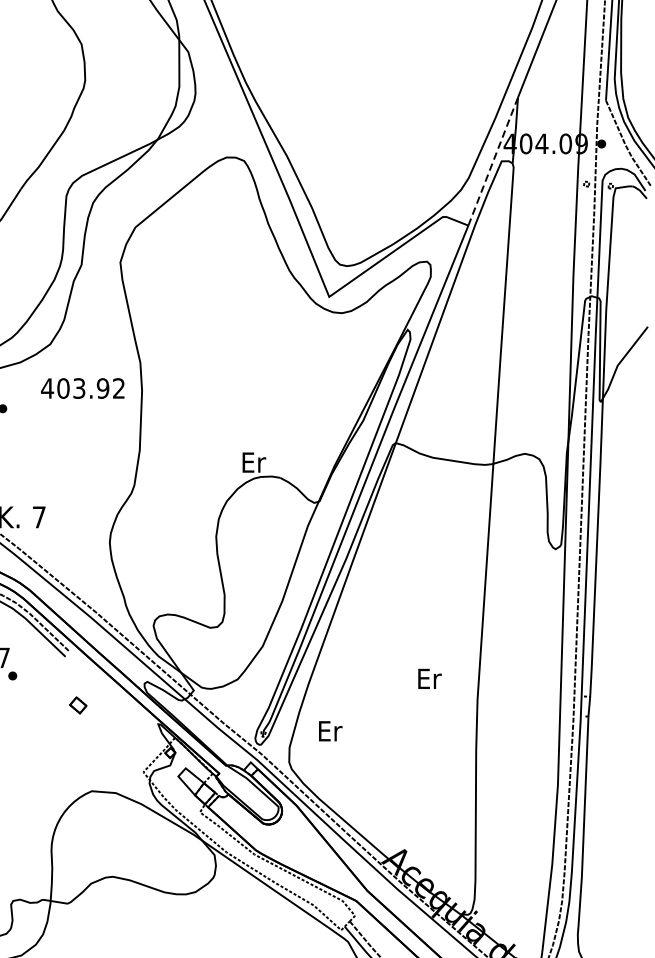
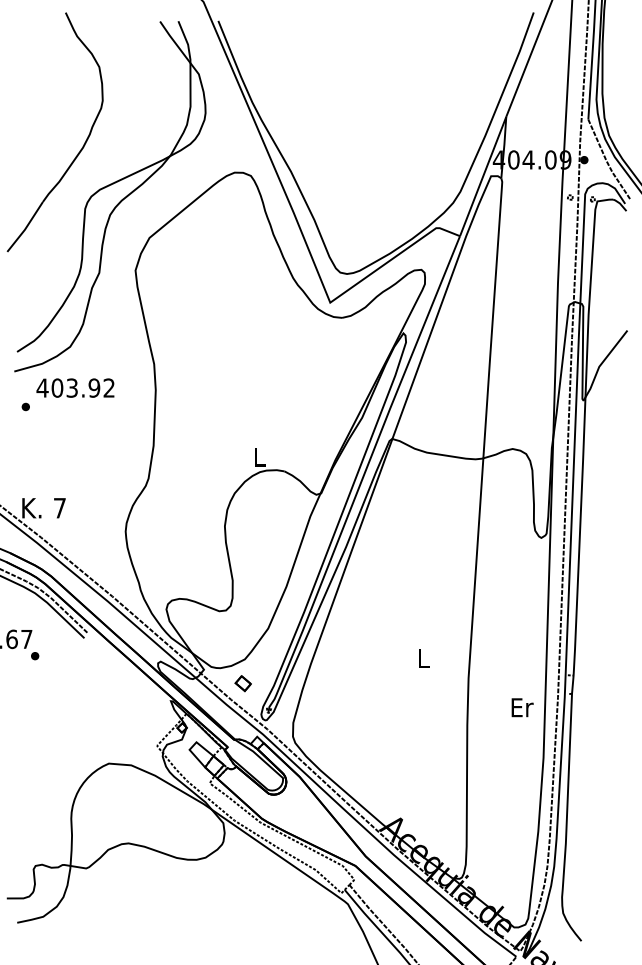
line: (493, 161) -> (483, 176), dashed -> solid
text: (82, 387) -> (75, 387), moved
text: (254, 461) -> (260, 456), Er -> L
text: (430, 678) -> (424, 658), Er -> L
part: (77, 705) -> (242, 683), moved
text: (330, 731) -> (522, 707), moved

